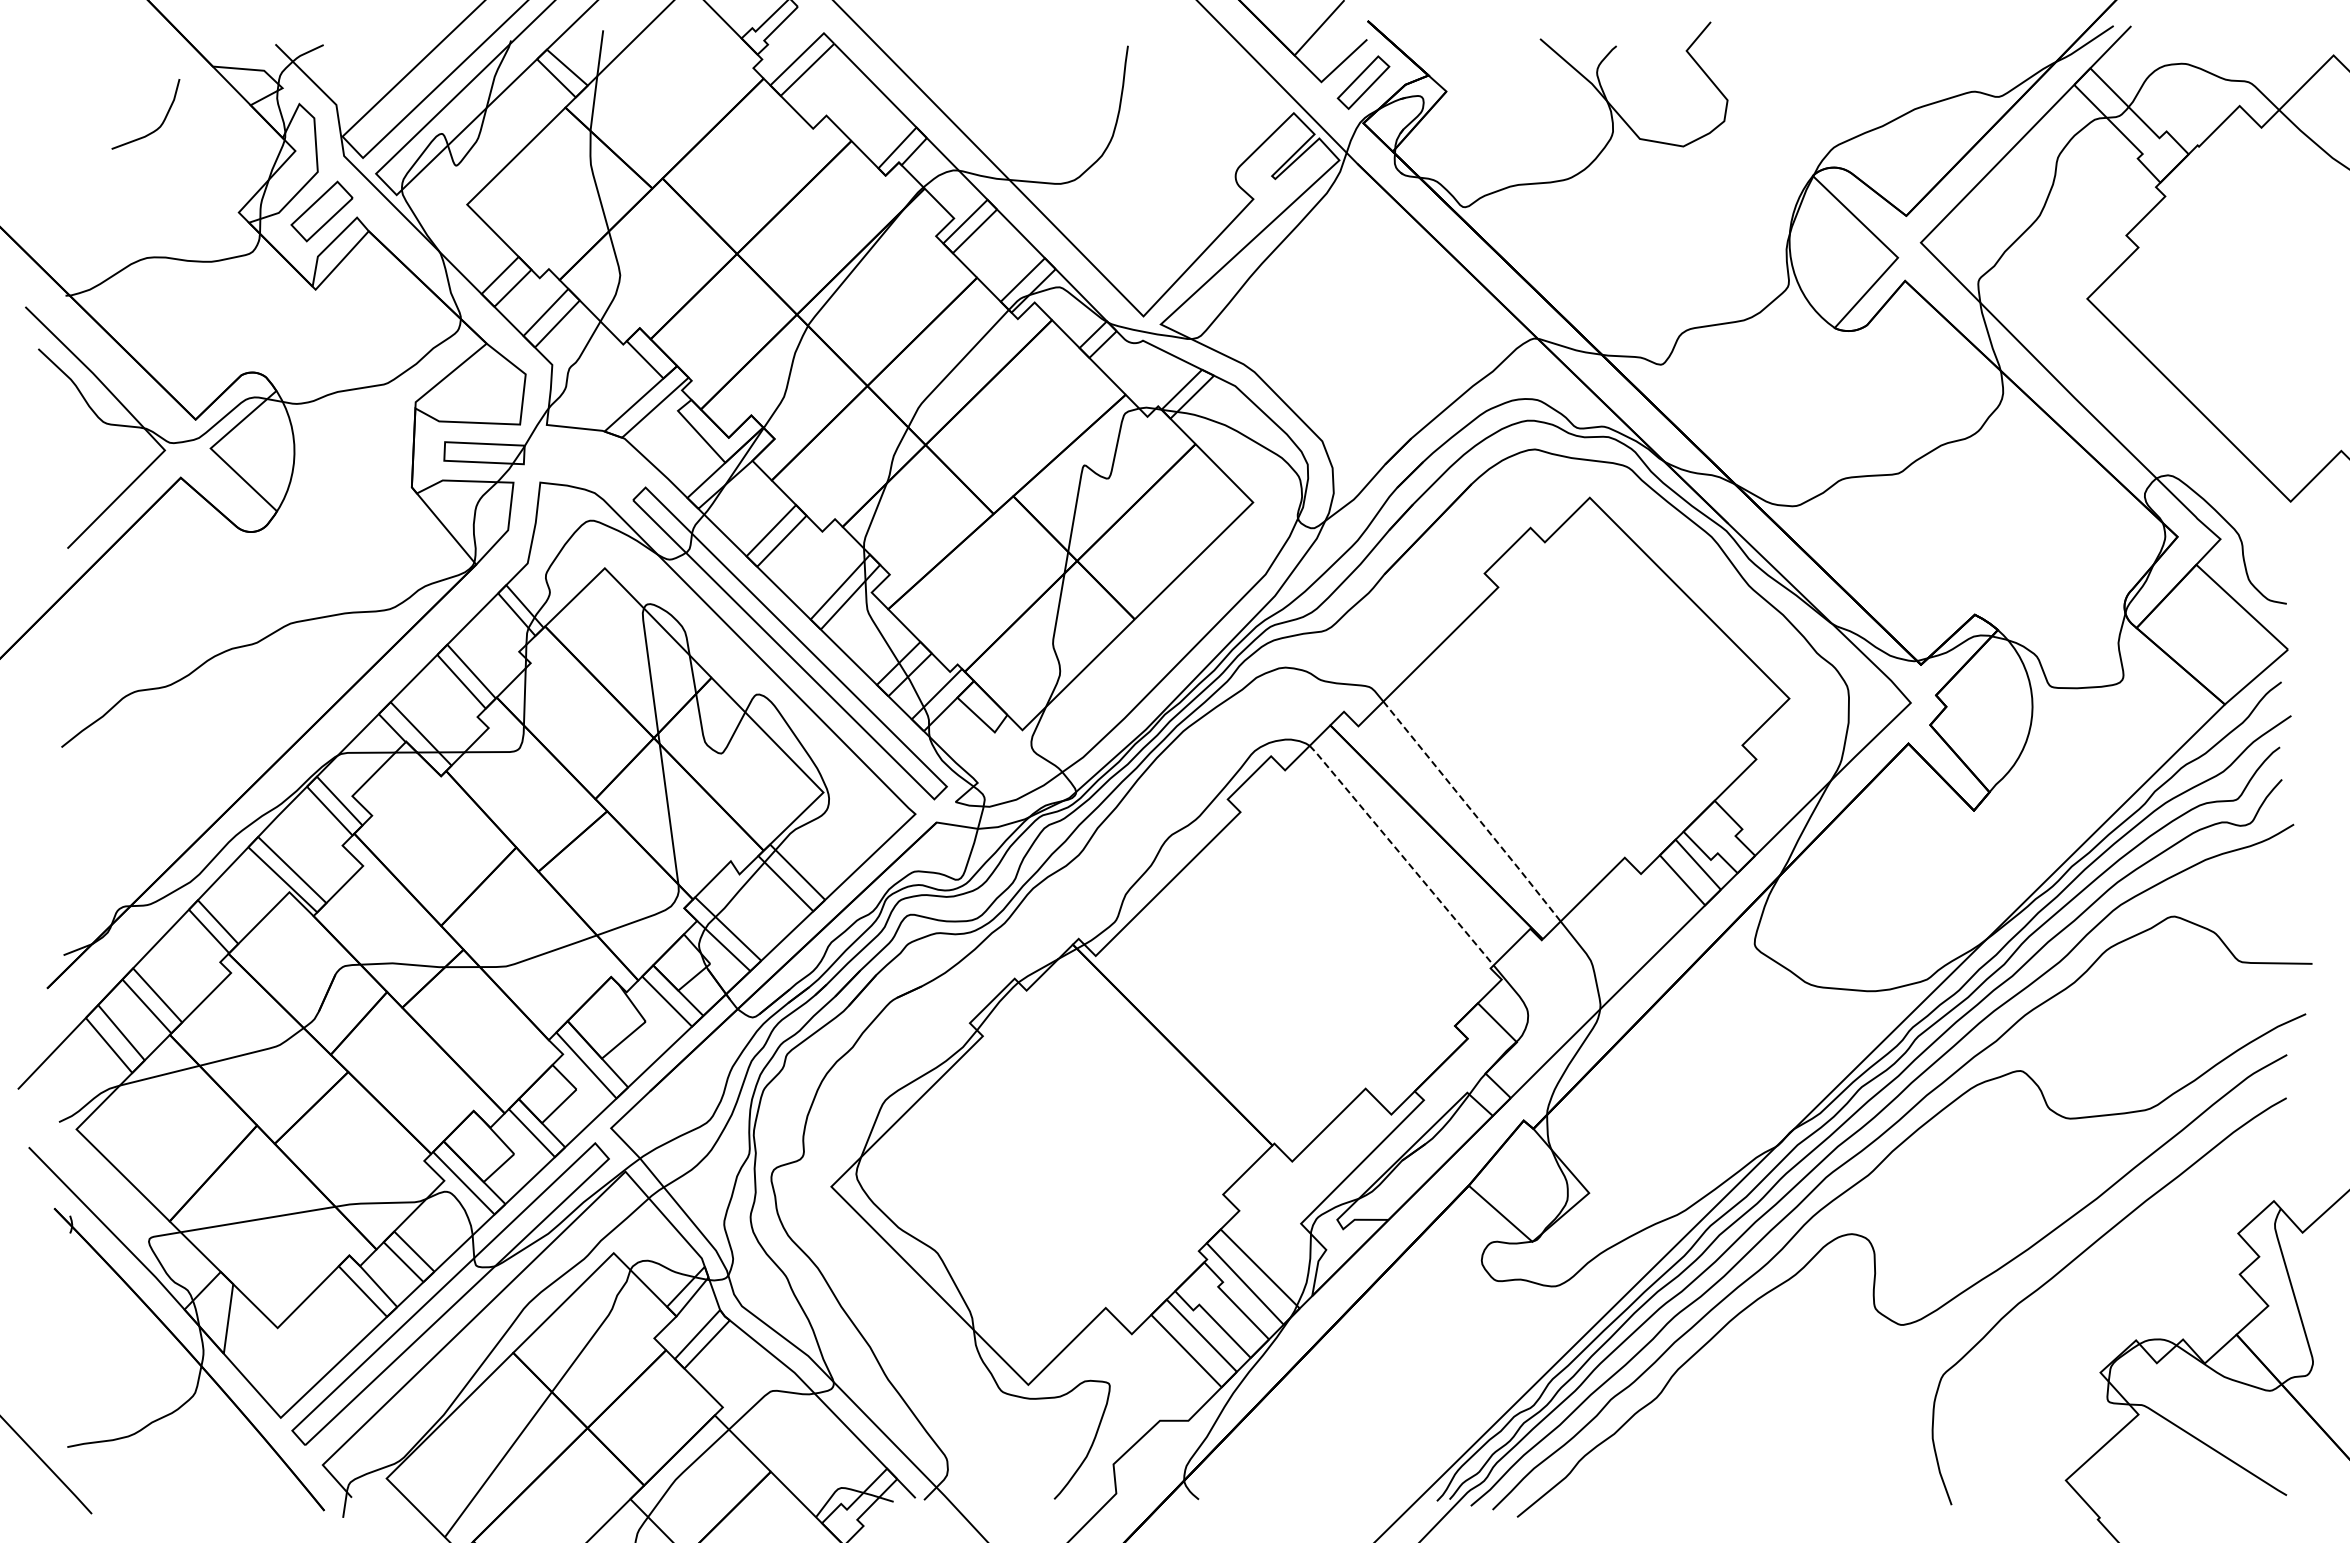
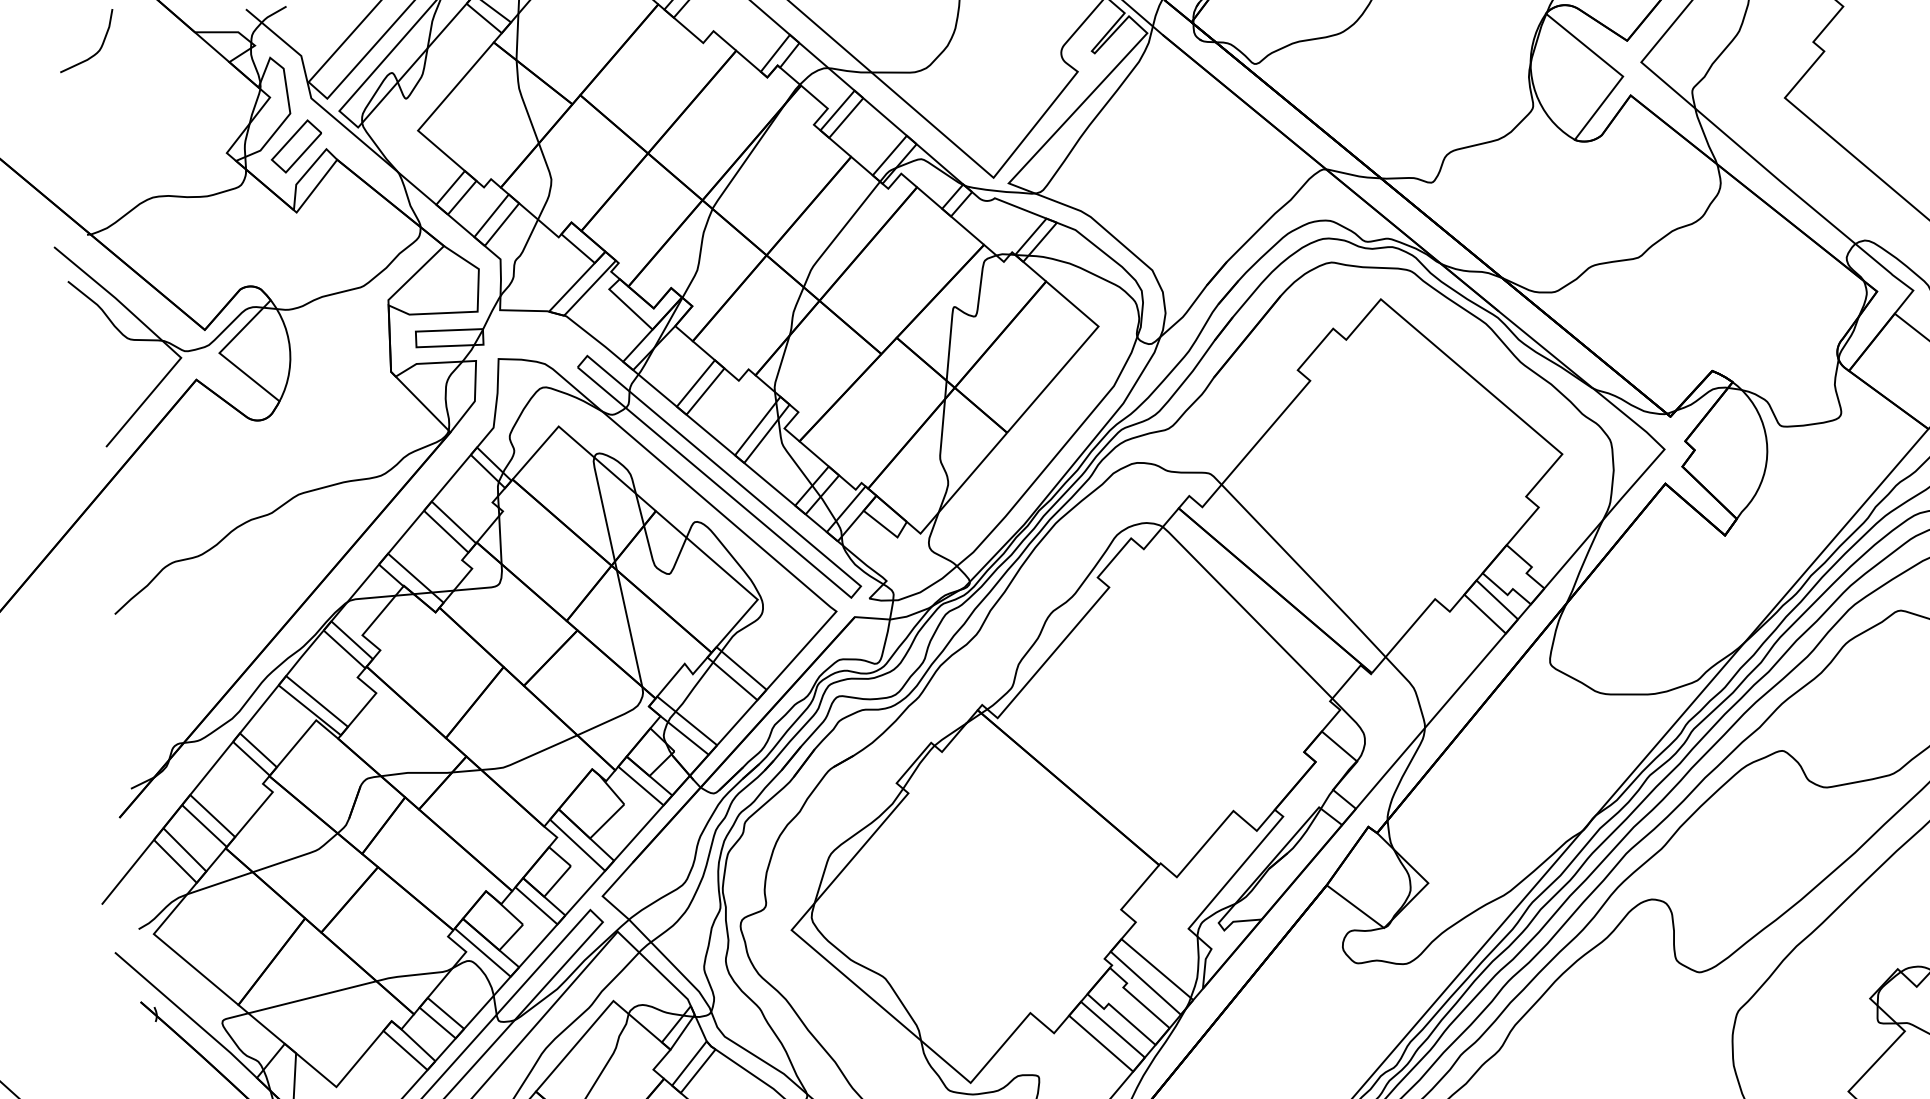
curve: (156, 128) -> (96, 52), moved
line: (1472, 811) -> (1304, 570), dashed -> solid
line: (1401, 854) -> (1247, 611), dashed -> solid

